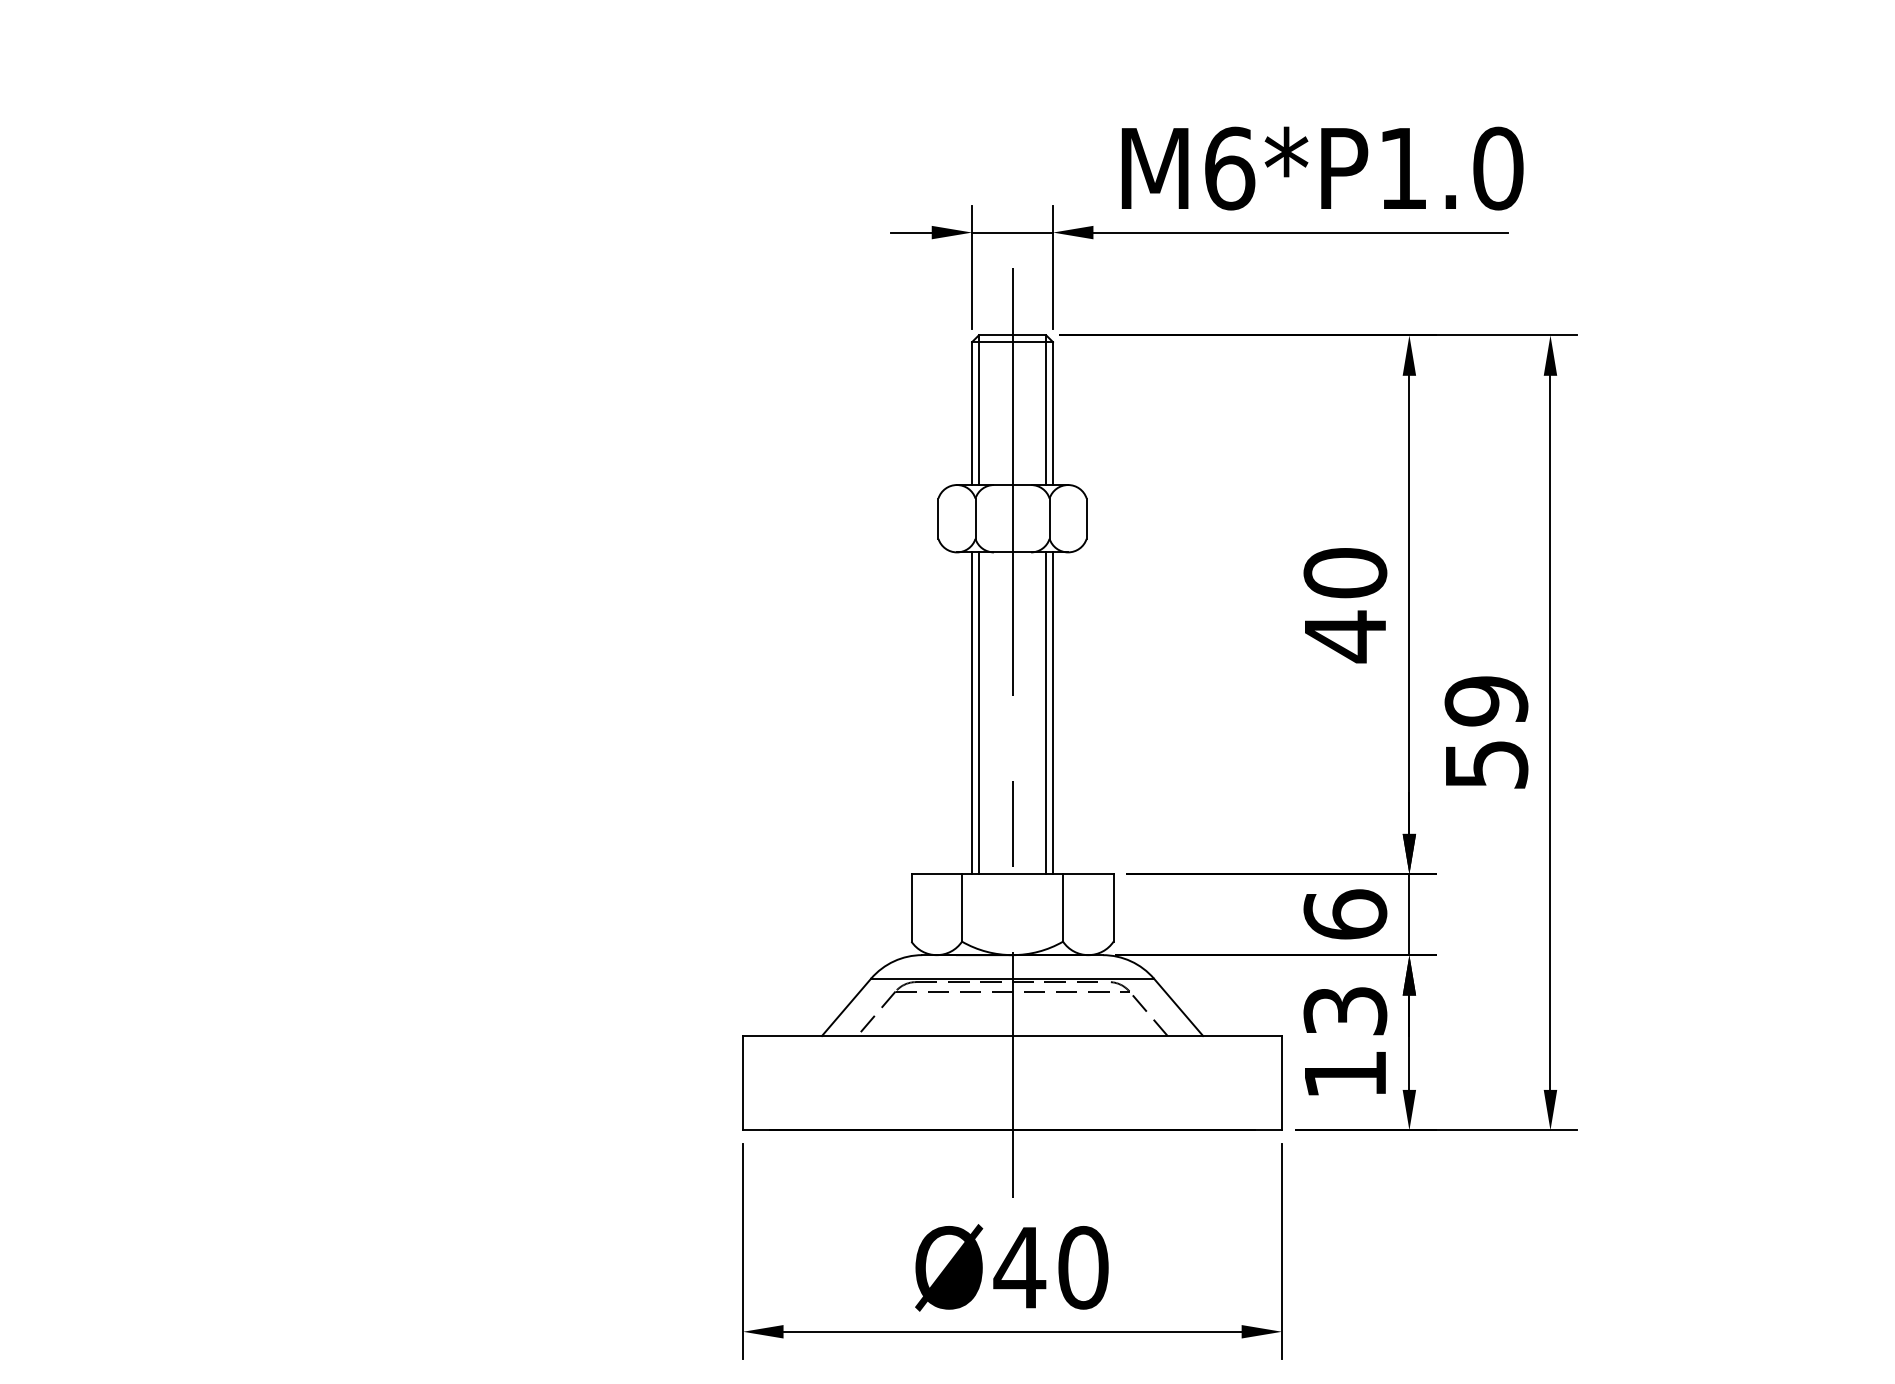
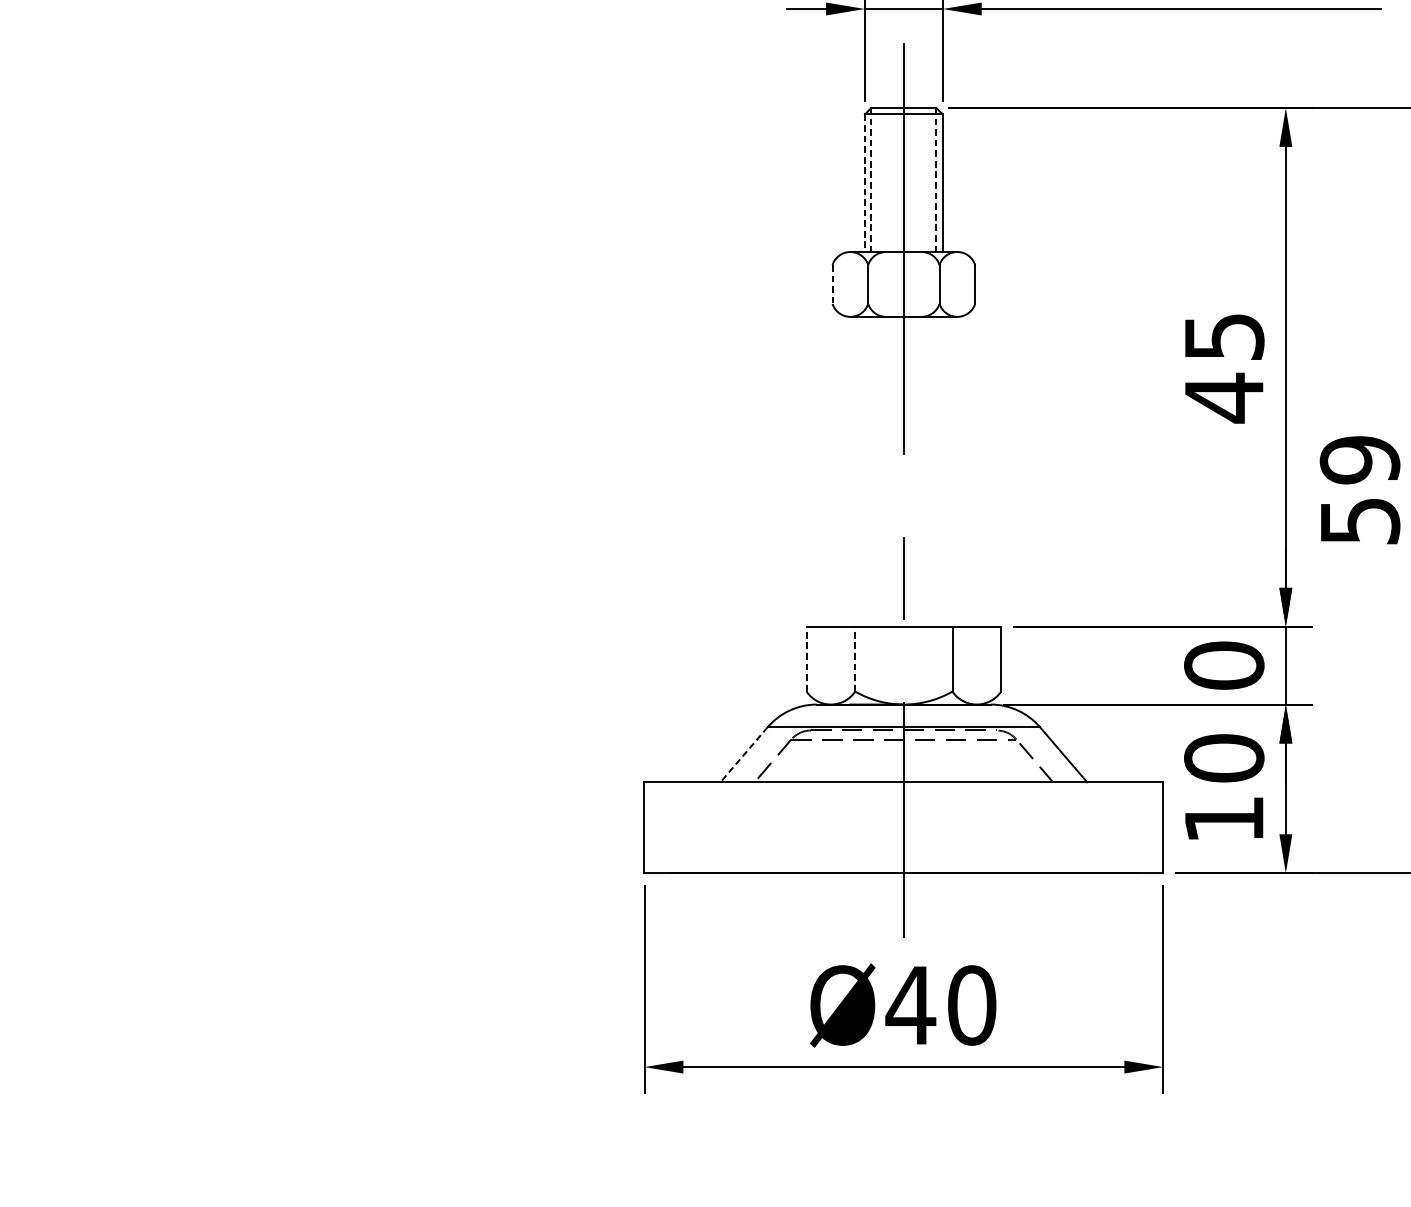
line: (978, 410) -> (871, 180), solid -> dashed
line: (1046, 410) -> (936, 180), solid -> dashed
line: (972, 414) -> (865, 184), solid -> dashed
line: (938, 519) -> (832, 285), solid -> dashed
text: (1345, 573) -> (1224, 337), 40 -> 45
line: (972, 713) -> (865, 471), removed
line: (978, 713) -> (871, 471), removed
line: (1046, 713) -> (936, 471), removed
line: (1052, 713) -> (942, 471), removed
line: (911, 907) -> (806, 658), solid -> dashed
line: (962, 907) -> (855, 658), solid -> dashed
text: (1345, 914) -> (1224, 665), 6 -> 0
line: (846, 1007) -> (744, 754), solid -> dashed
text: (1345, 1011) -> (1224, 758), 13 -> 10

